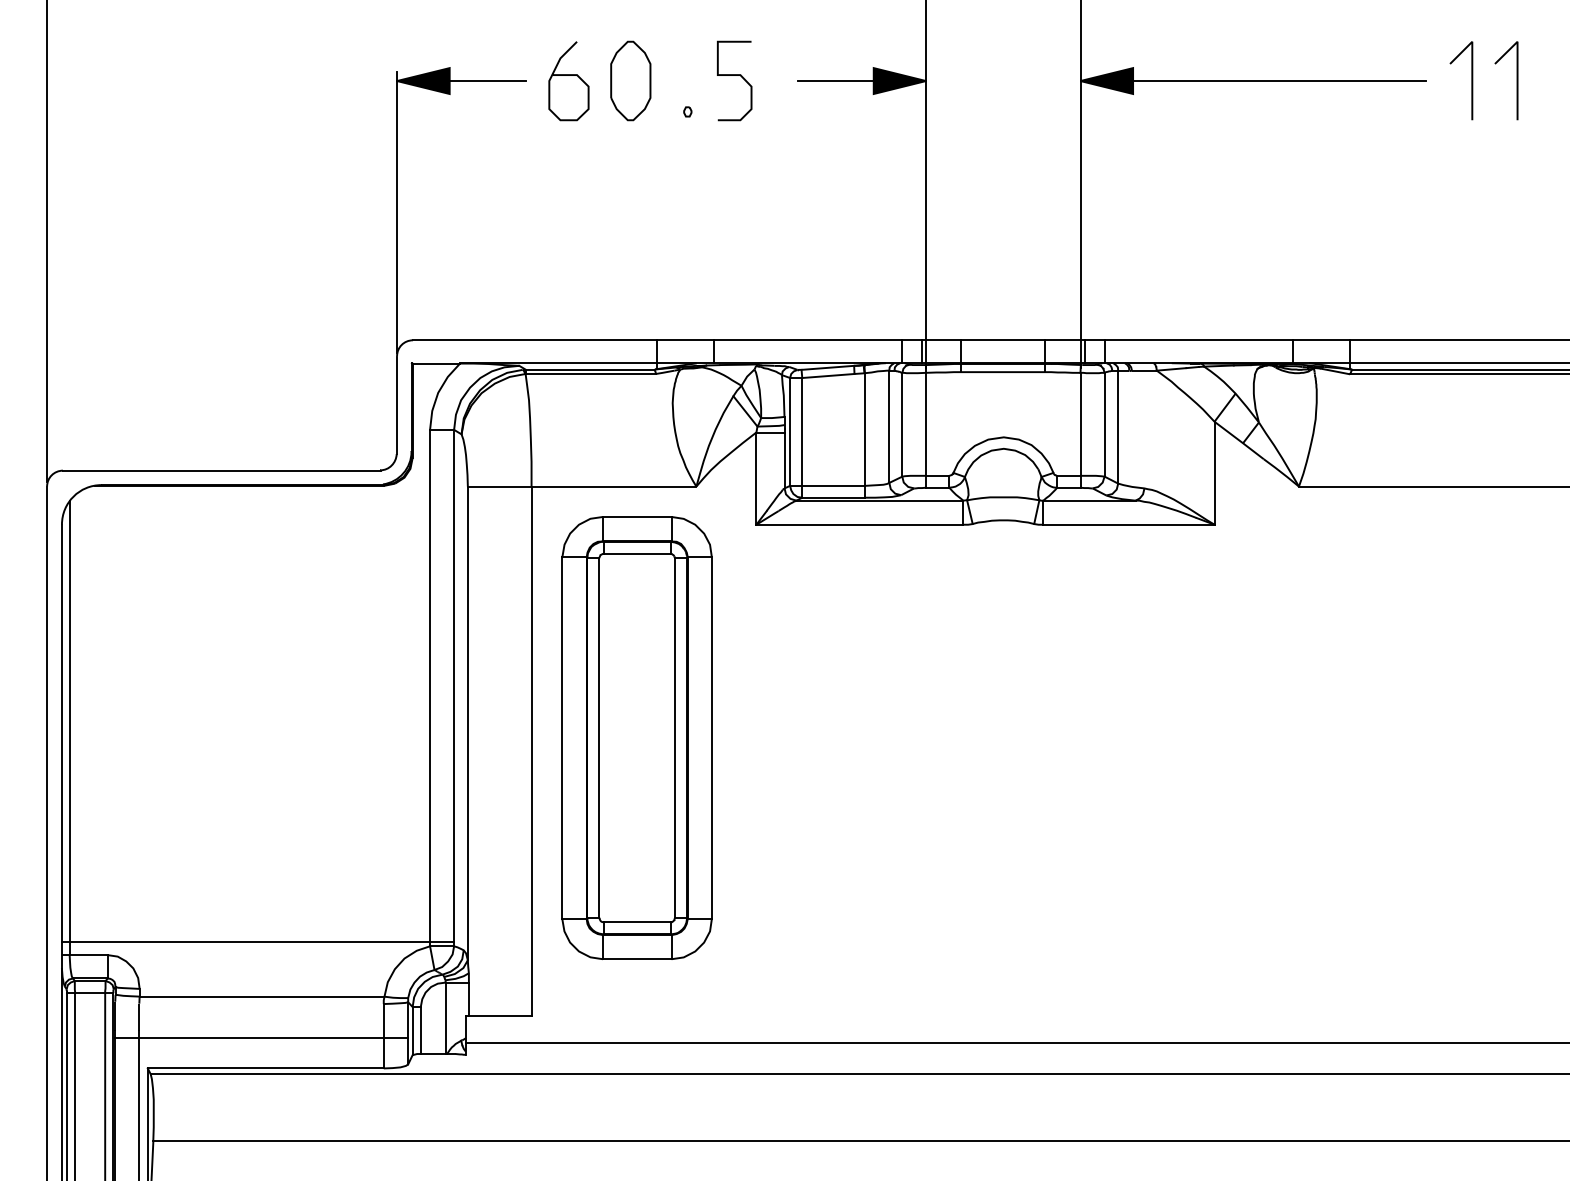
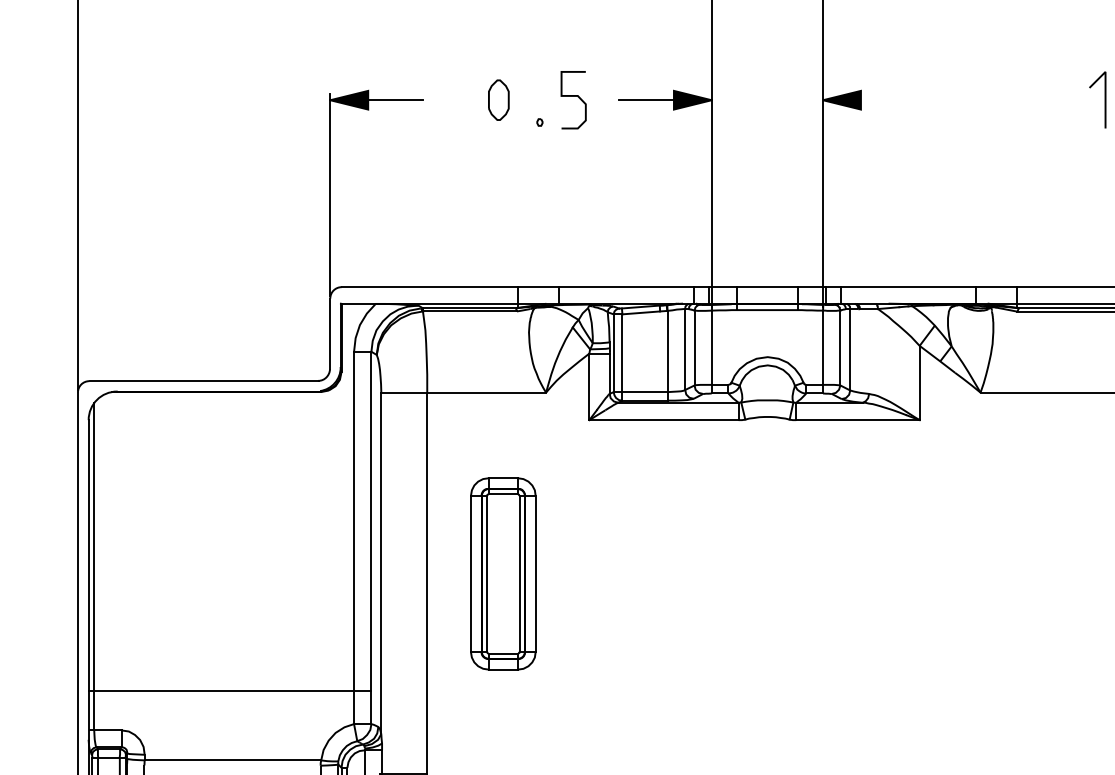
curve: (568, 75) -> (453, 96), removed
part: (630, 80) -> (498, 99), size x0.7
line: (1253, 81) -> (947, 100), removed
part: (636, 737) -> (502, 573), size x0.6
line: (257, 941) -> (229, 691), moved

